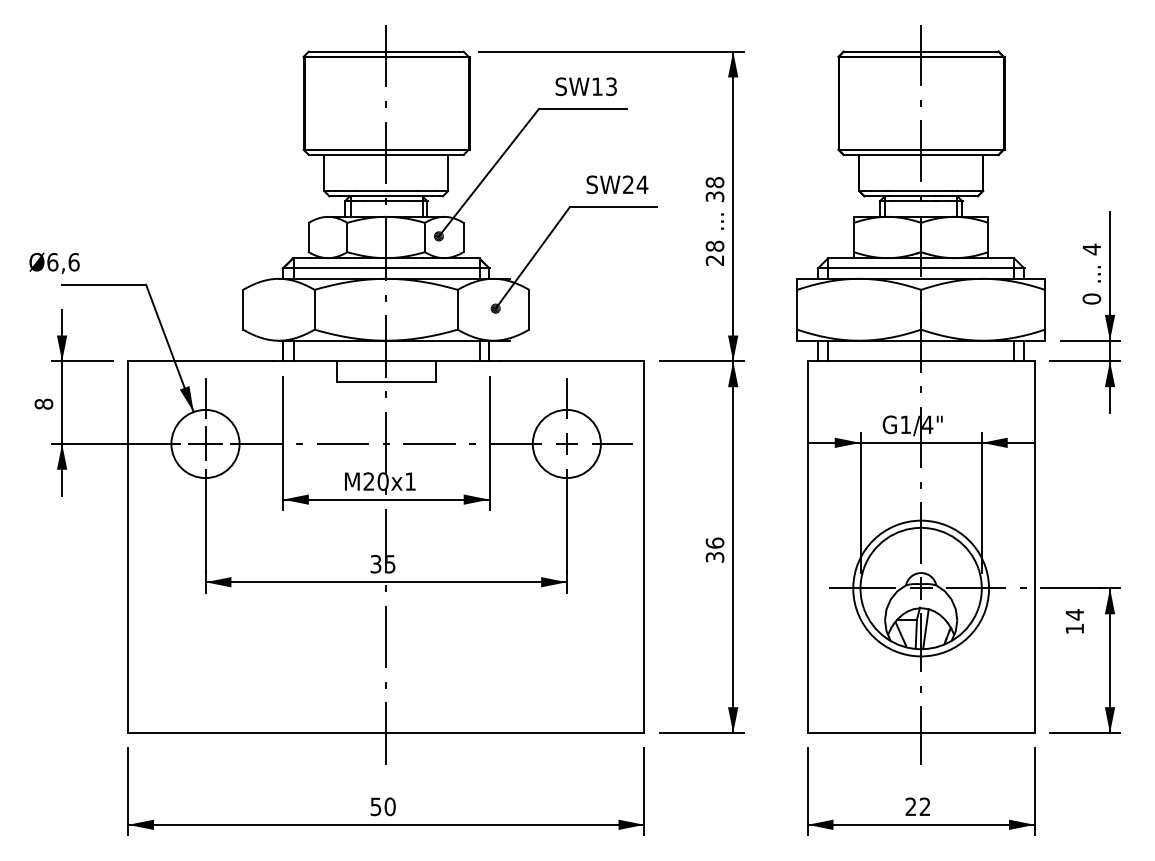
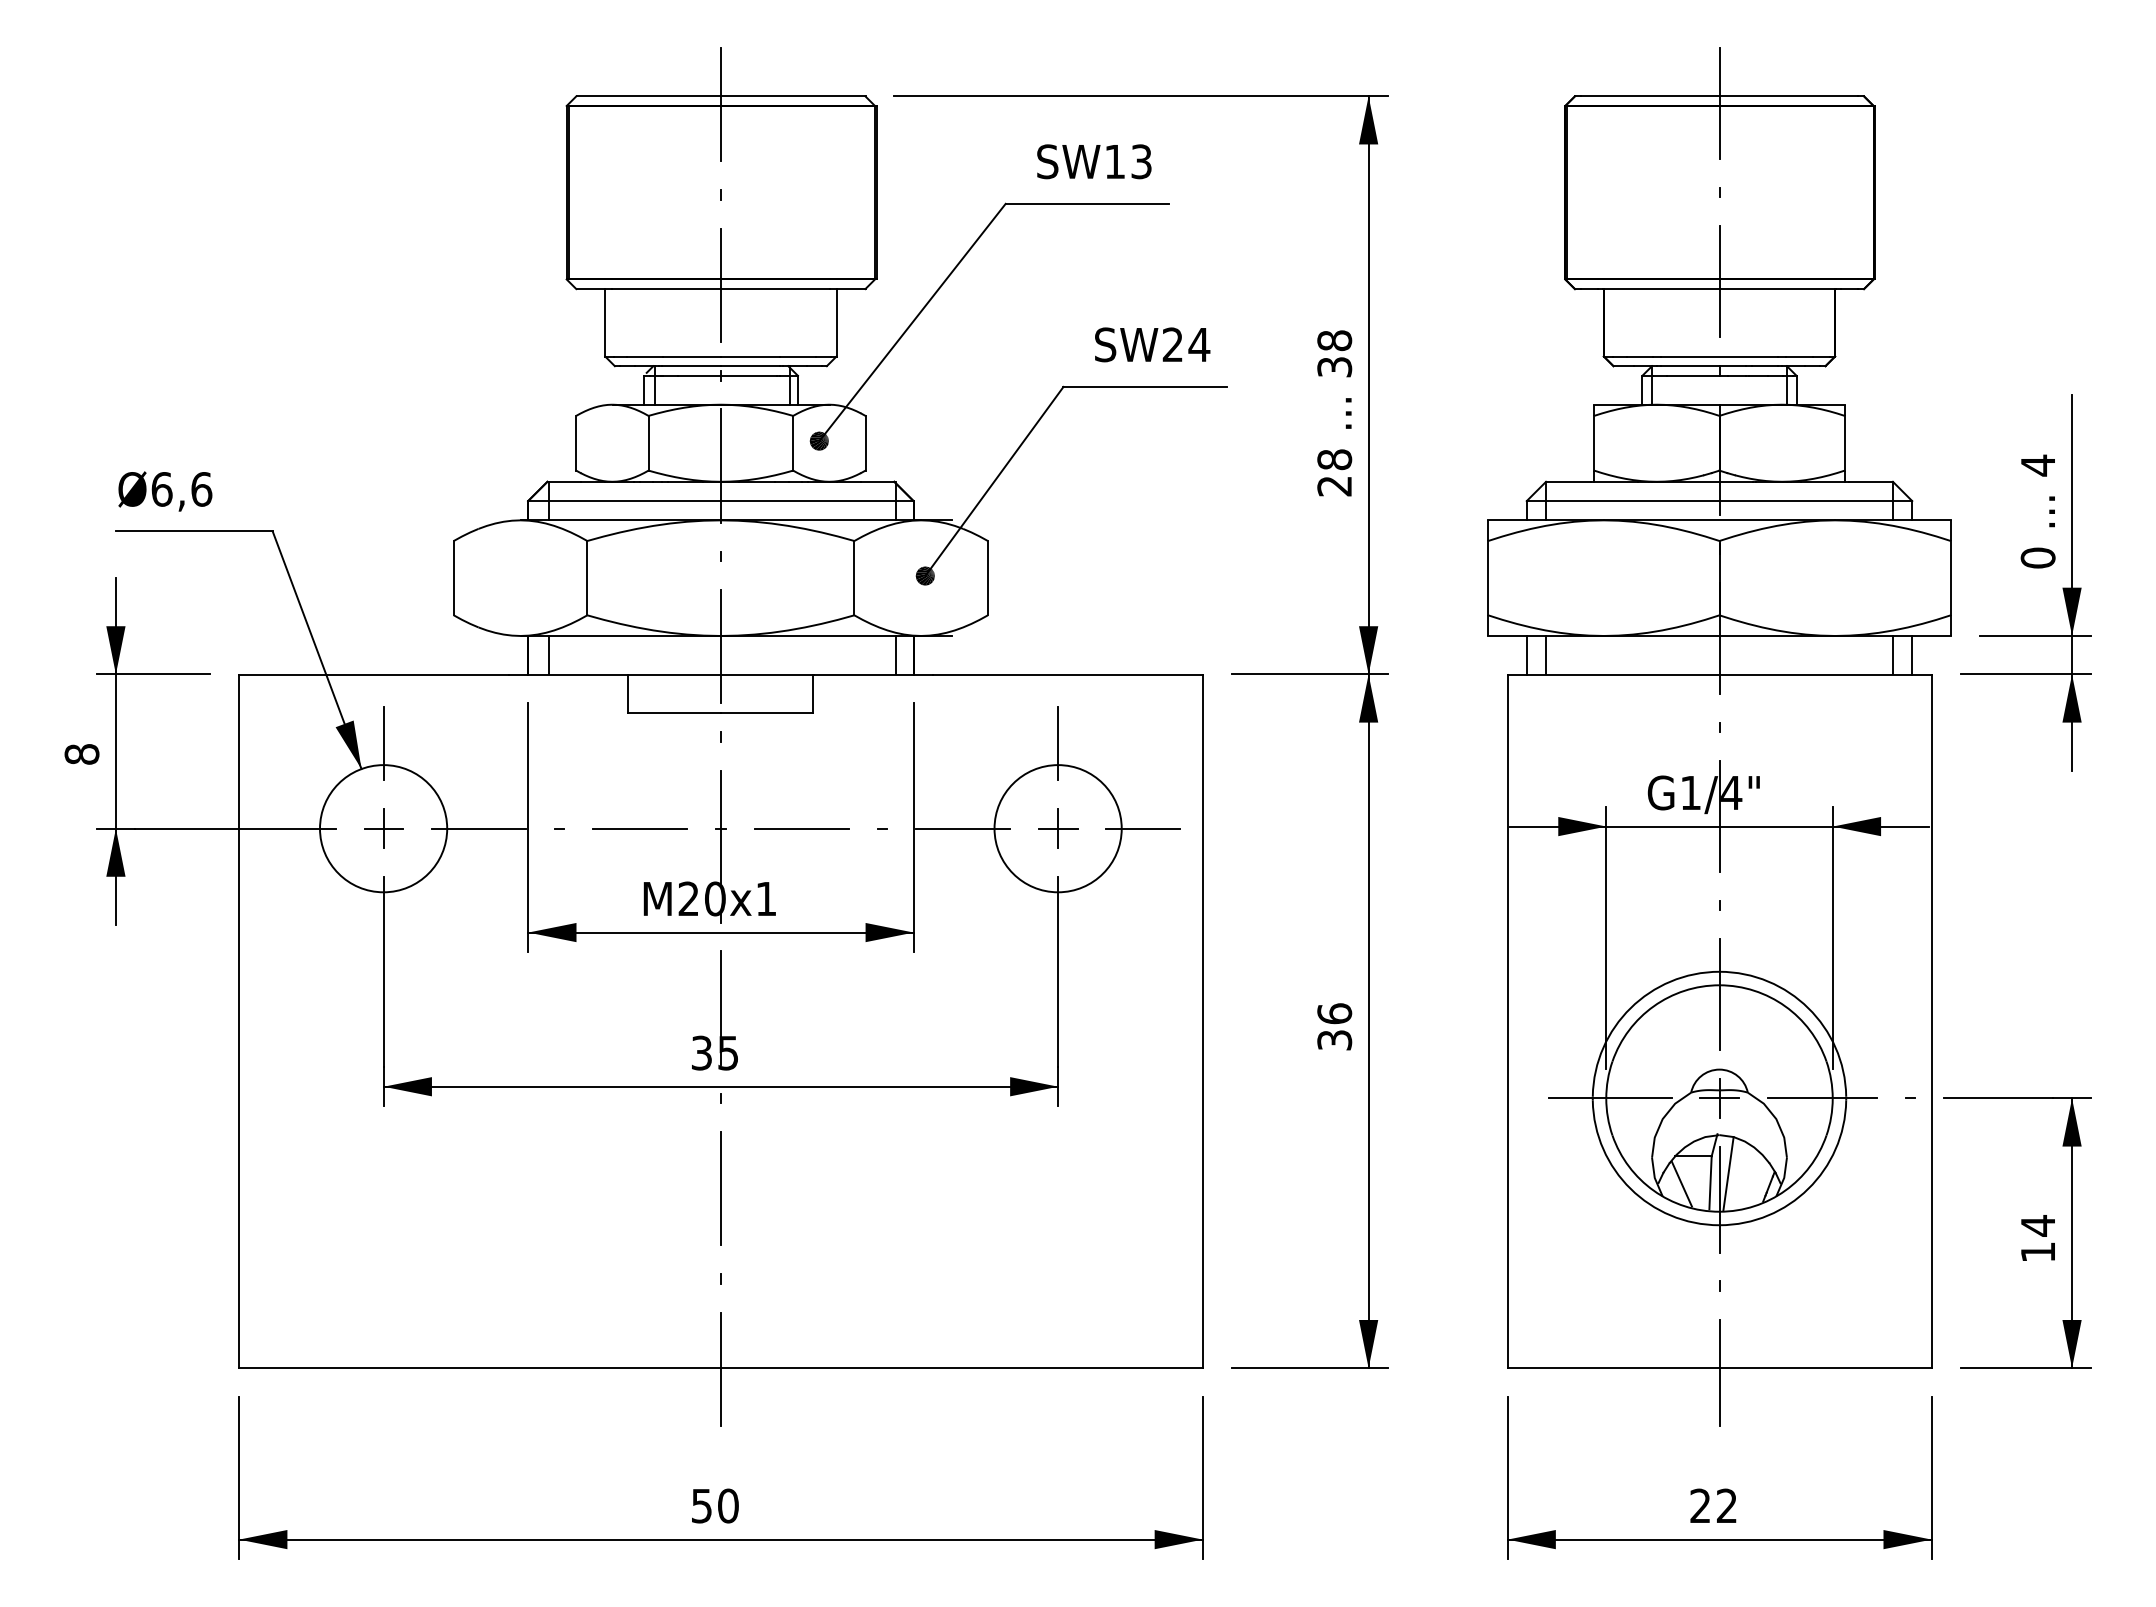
text: (54, 263) -> (165, 491), moved
part: (205, 443) -> (383, 827), size x0.62
text: (1074, 621) -> (2037, 1238), moved

